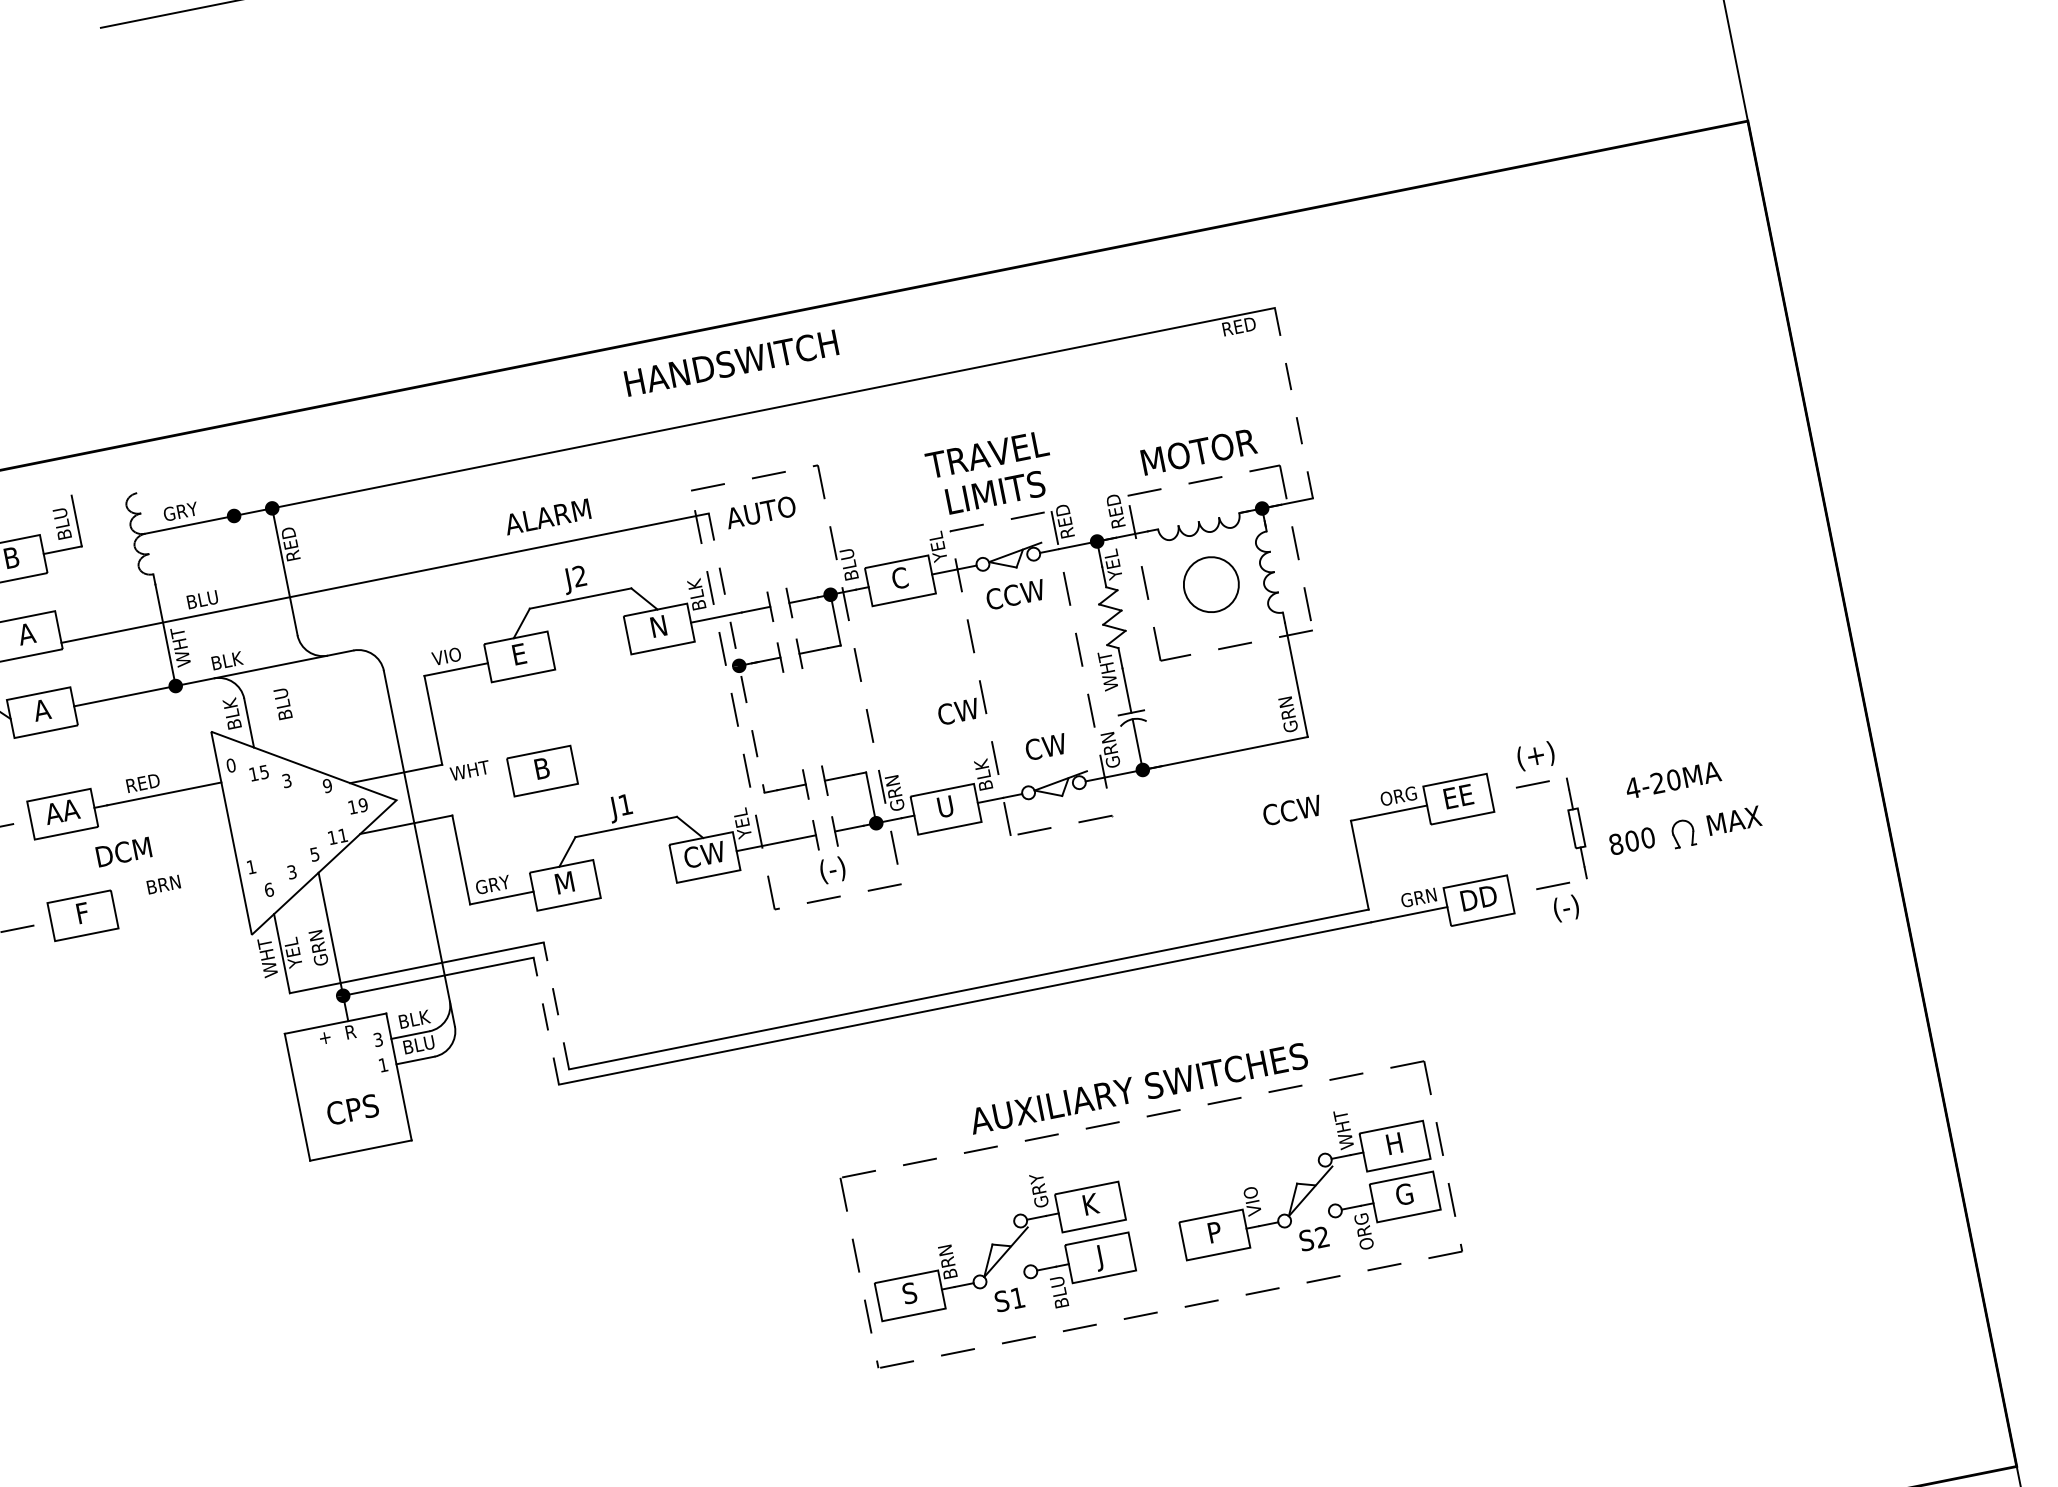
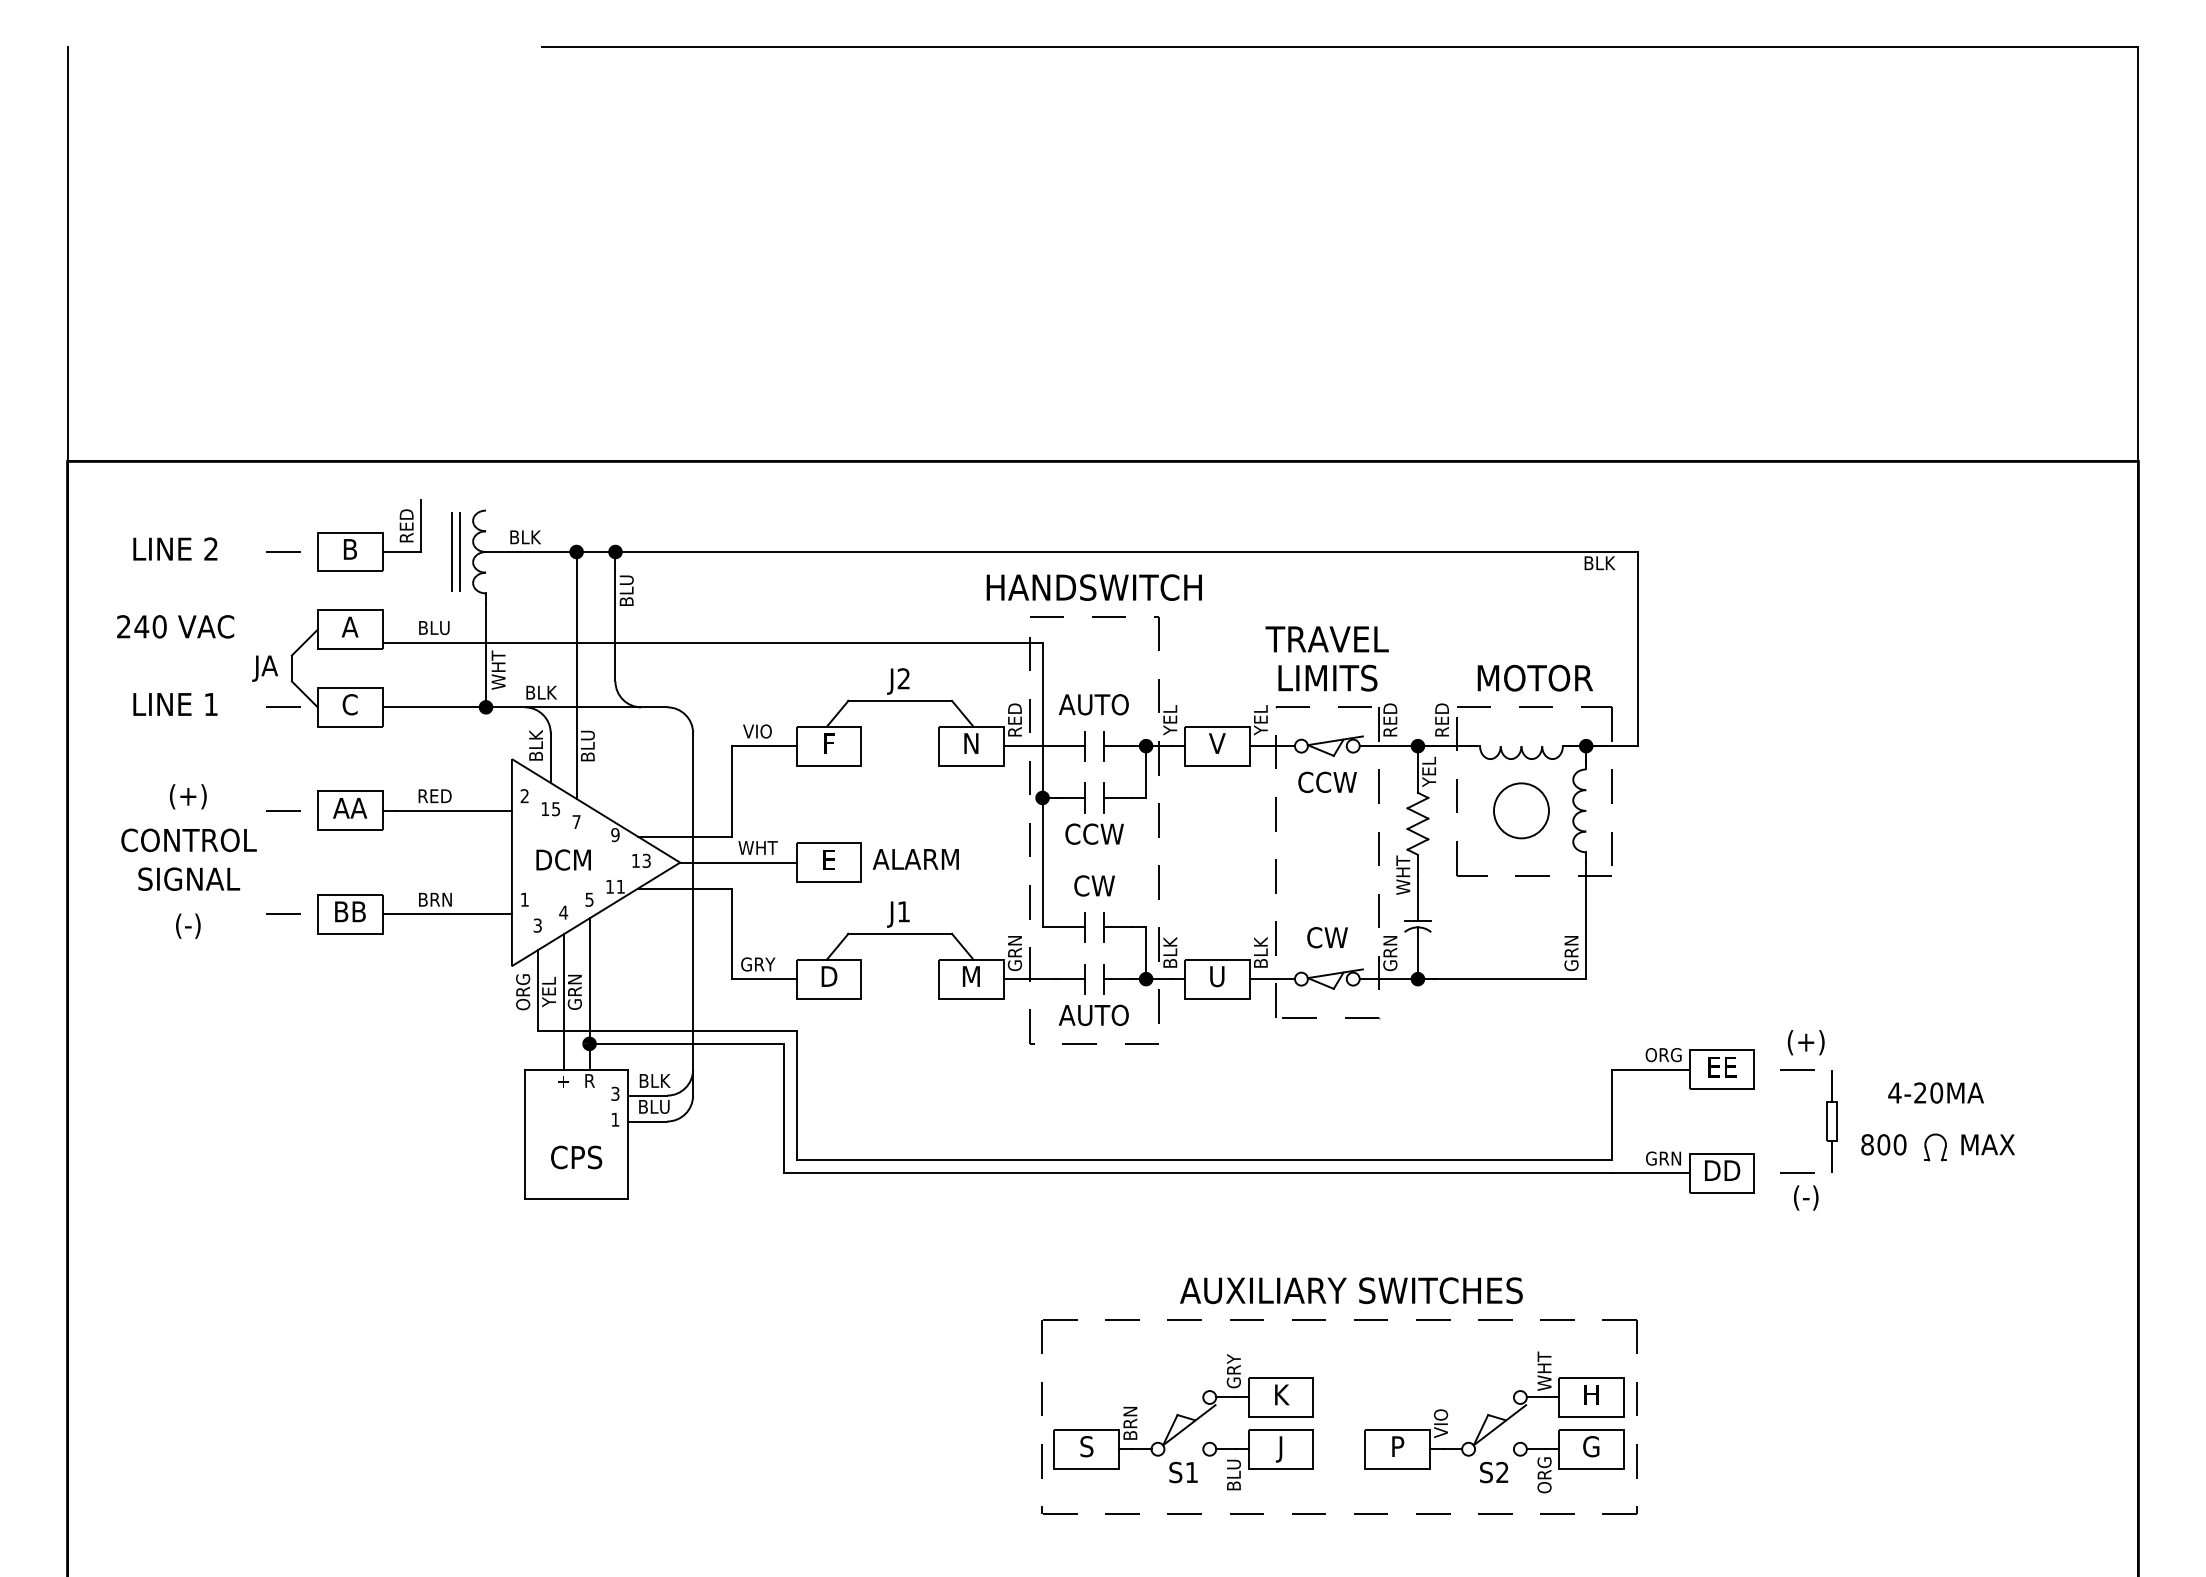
text: (1239, 326) -> (1599, 563), RED -> BLK
text: (730, 363) -> (1093, 587), moved
line: (1293, 402) -> (1637, 648), dashed -> solid
text: (181, 511) -> (525, 537), GRY -> BLK
text: (760, 512) -> (1093, 704), moved
text: (547, 517) -> (915, 859), moved
text: (62, 523) -> (406, 525), BLU -> RED
line: (120, 538) -> (460, 551), added
line: (111, 540) -> (451, 551), added
text: (290, 543) -> (626, 590), RED -> BLU
text: (849, 564) -> (1170, 720), BLU -> YEL
text: (900, 578) -> (1217, 743), C -> V
text: (696, 594) -> (1014, 719), BLK -> RED
text: (202, 599) -> (434, 627), moved
line: (258, 637) -> (576, 675), added
line: (736, 653) -> (1042, 785), dashed -> solid
text: (518, 654) -> (828, 743), E -> F
text: (41, 710) -> (349, 704), A -> C
text: (958, 711) -> (1094, 885), moved
text: (230, 765) -> (524, 796), 0 -> 2
text: (541, 768) -> (828, 859), B -> E
text: (286, 781) -> (576, 822), 3 -> 7
line: (453, 788) -> (738, 862), added
text: (895, 793) -> (1170, 953), GRN -> BLK
text: (363, 804) -> (646, 860), 19 -> 13
text: (1292, 809) -> (1094, 833), moved
text: (742, 823) -> (1014, 953), YEL -> GRN
text: (123, 851) -> (563, 859), moved
text: (704, 854) -> (971, 976), CW -> M
text: (831, 870) -> (1093, 1016), (-) -> AUTO
text: (291, 872) -> (563, 912), 3 -> 4
text: (564, 882) -> (828, 976), M -> D
text: (268, 889) -> (537, 925), 6 -> 3
line: (177, 896) -> (446, 914), added
text: (82, 912) -> (350, 911), F -> BB
text: (268, 957) -> (523, 991), WHT -> ORG
line: (309, 959) -> (563, 1001), added
line: (556, 1005) -> (796, 1095), dashed -> solid
line: (546, 1021) -> (783, 1108), dashed -> solid

